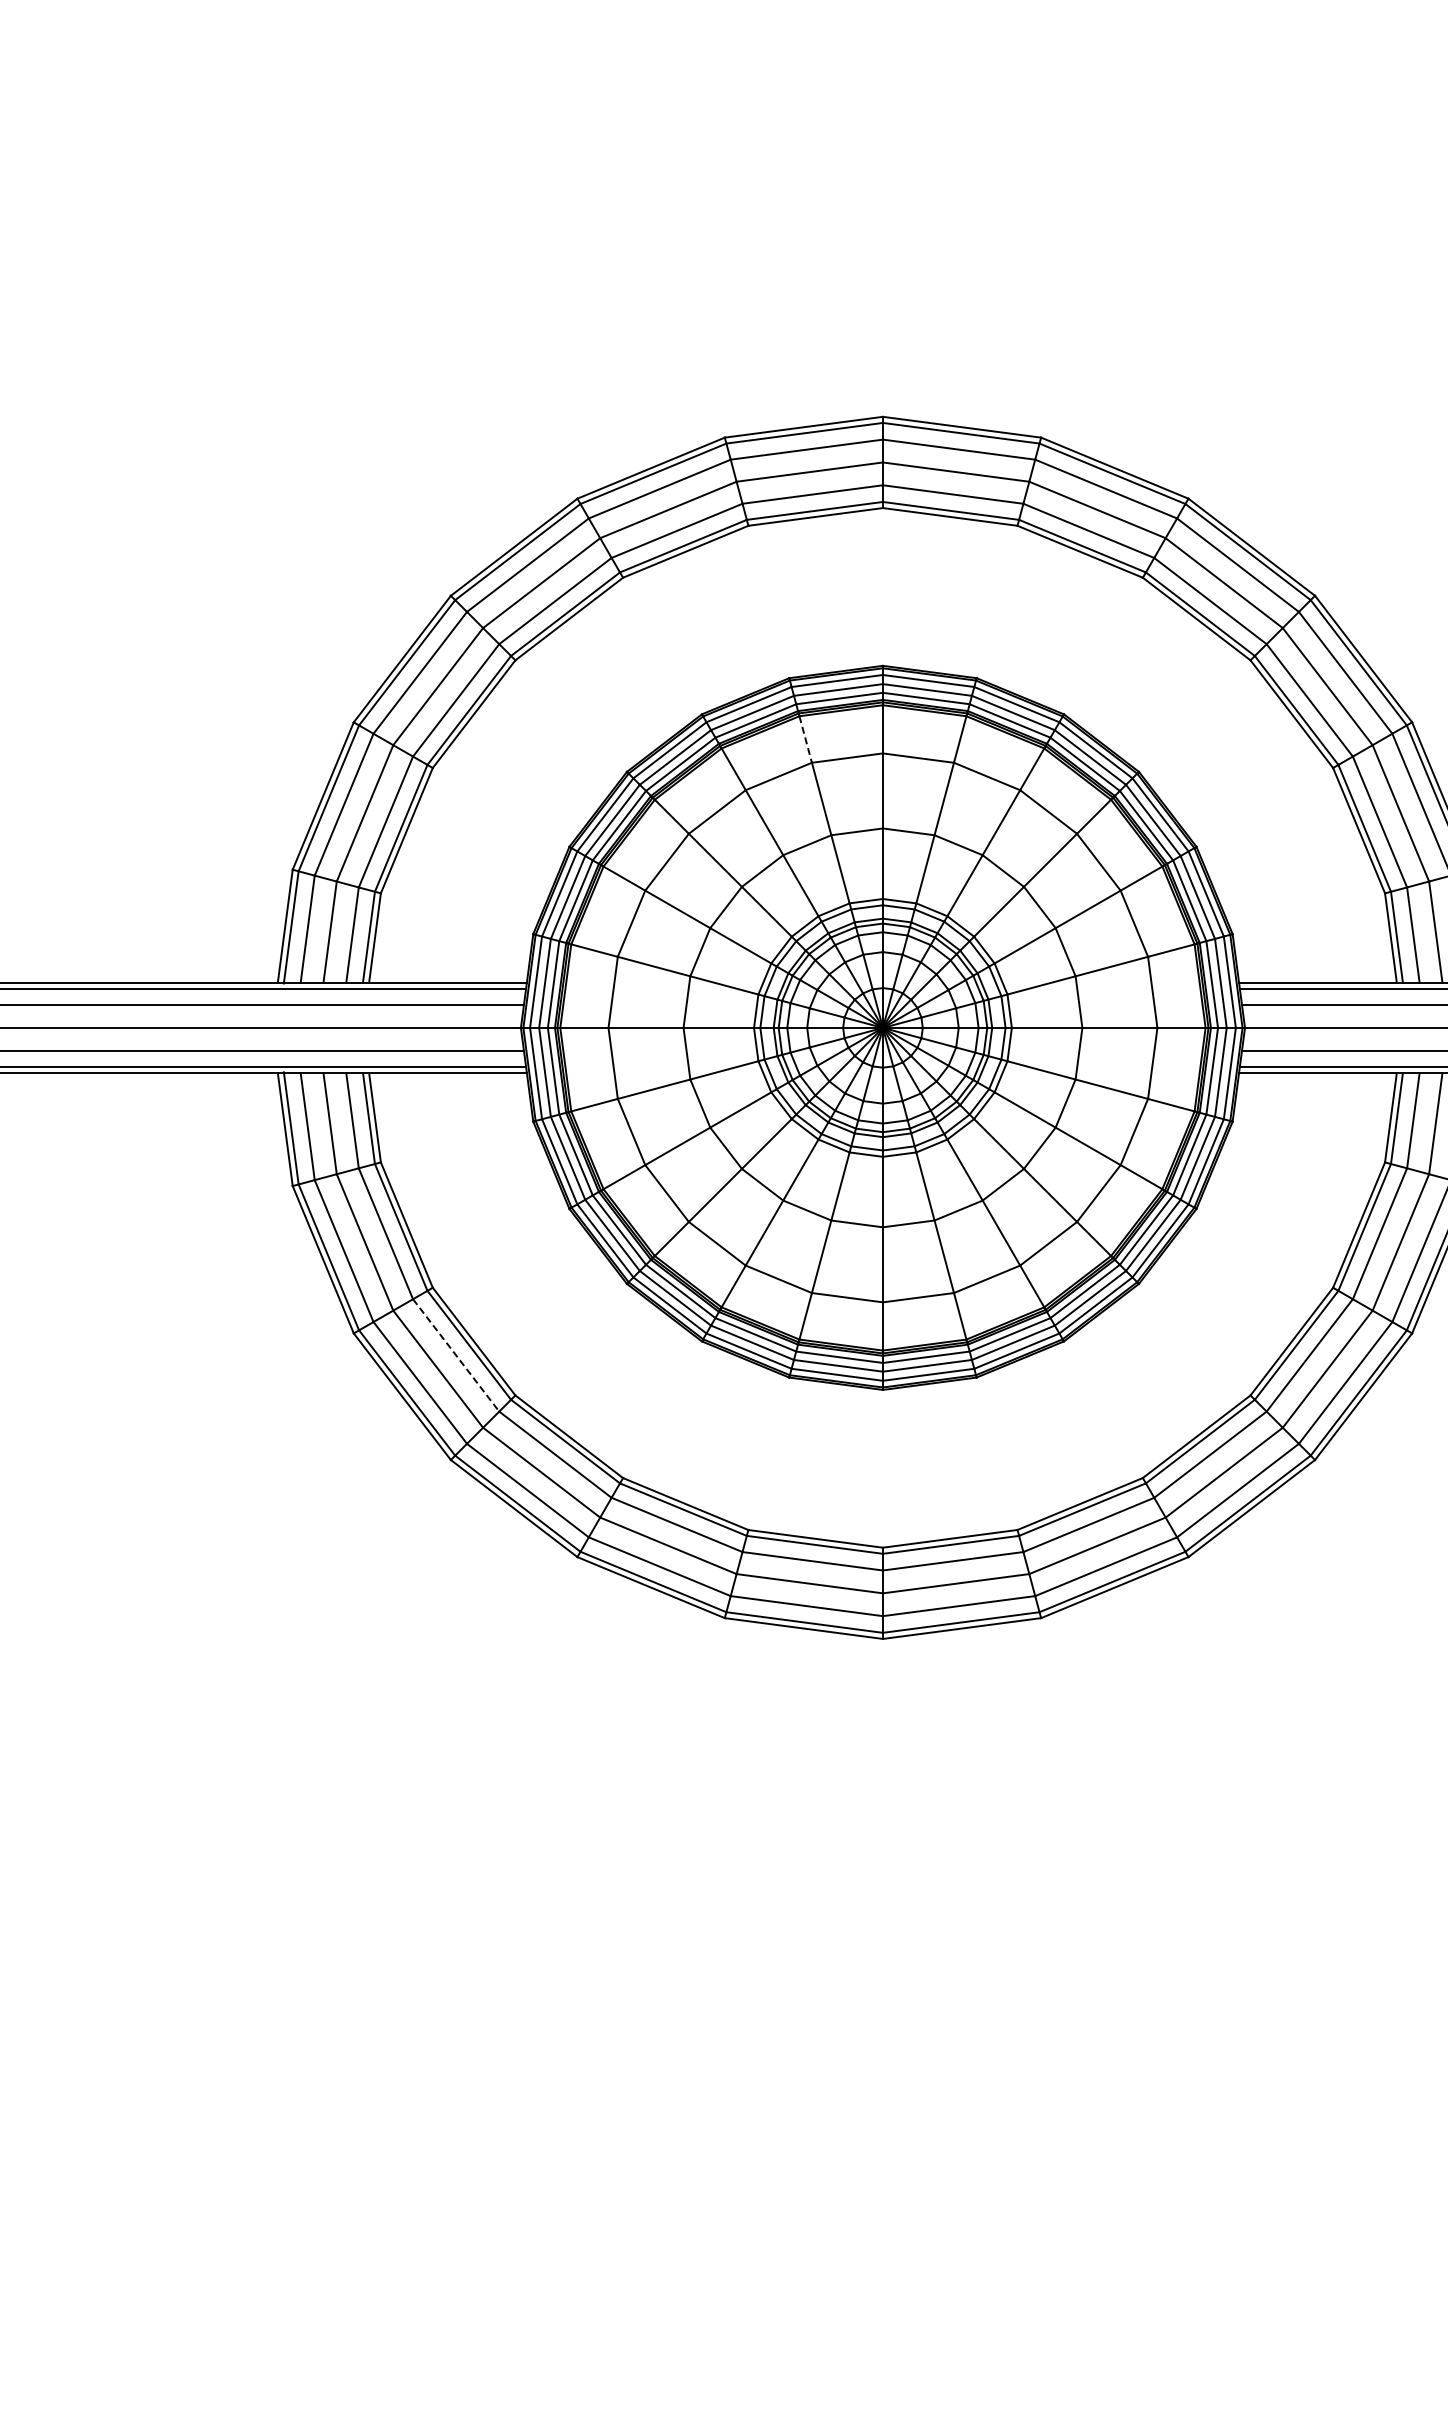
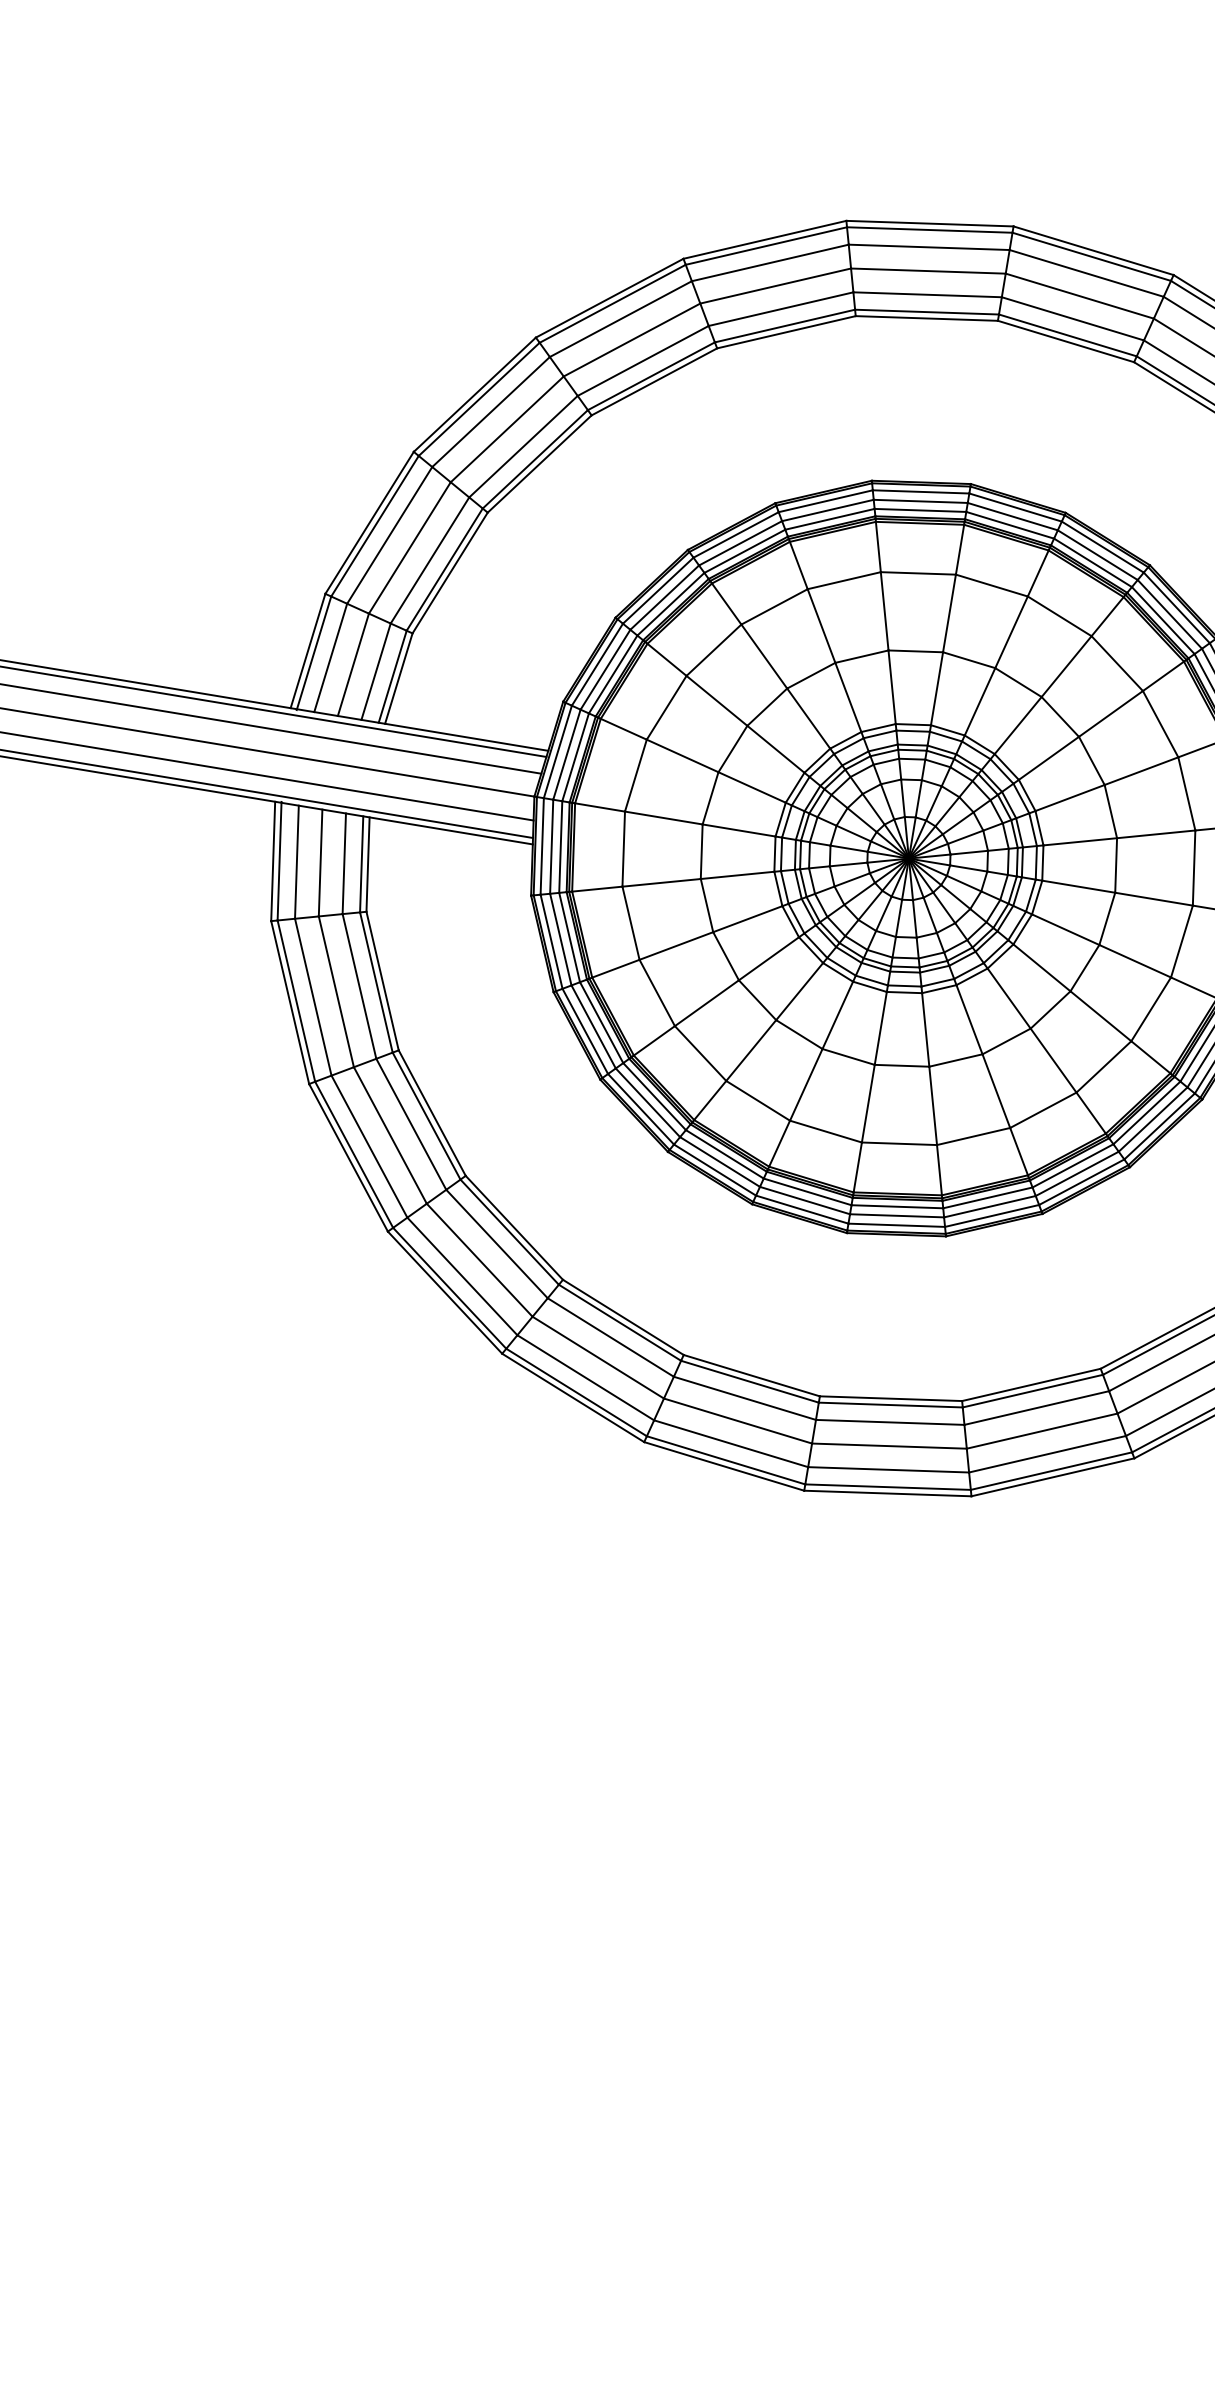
line: (805, 740) -> (878, 548), dashed -> solid
line: (456, 1355) -> (411, 1124), dashed -> solid

